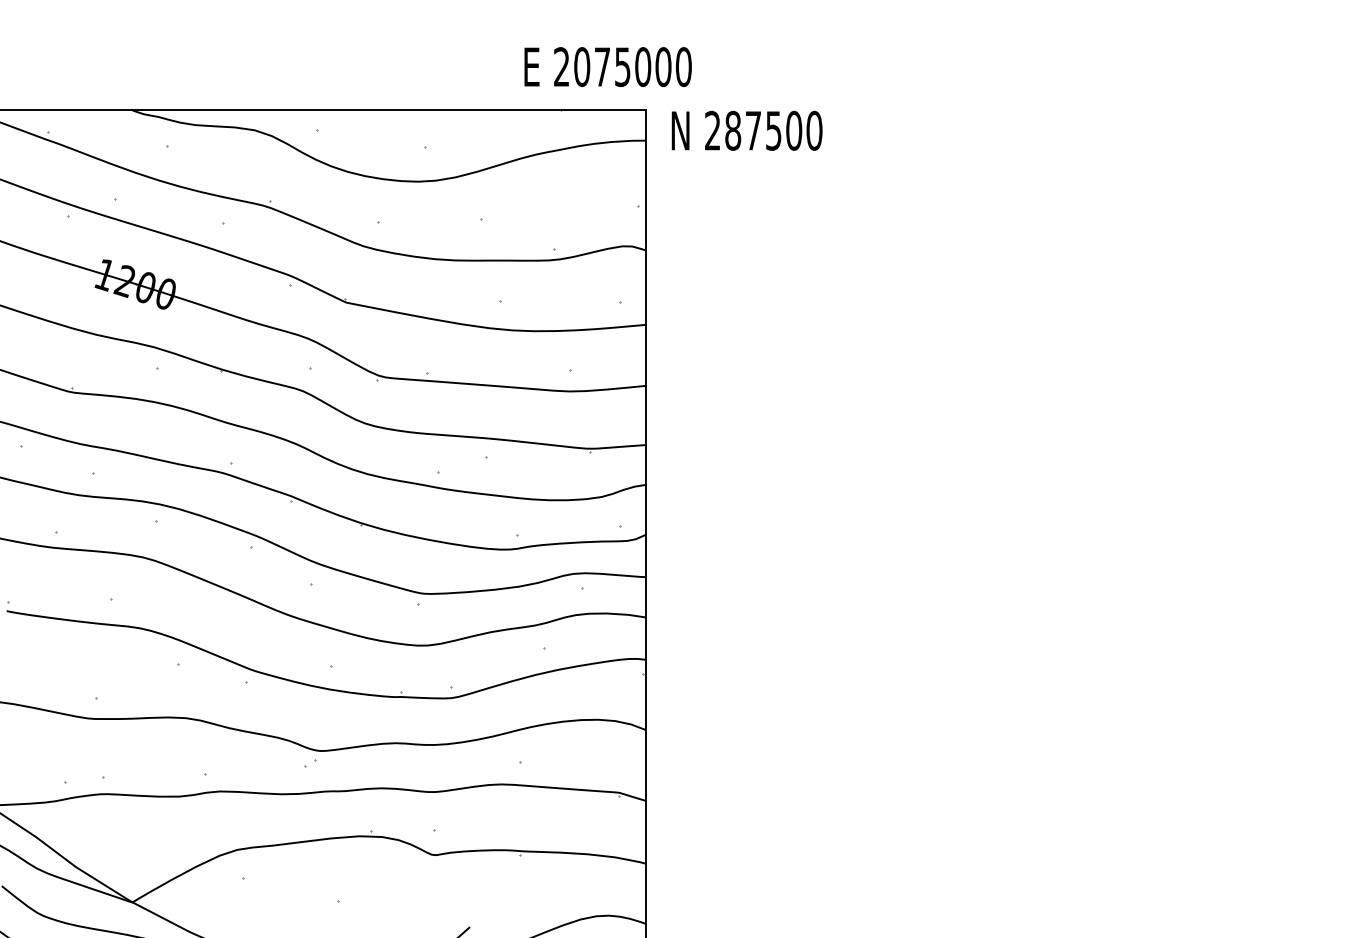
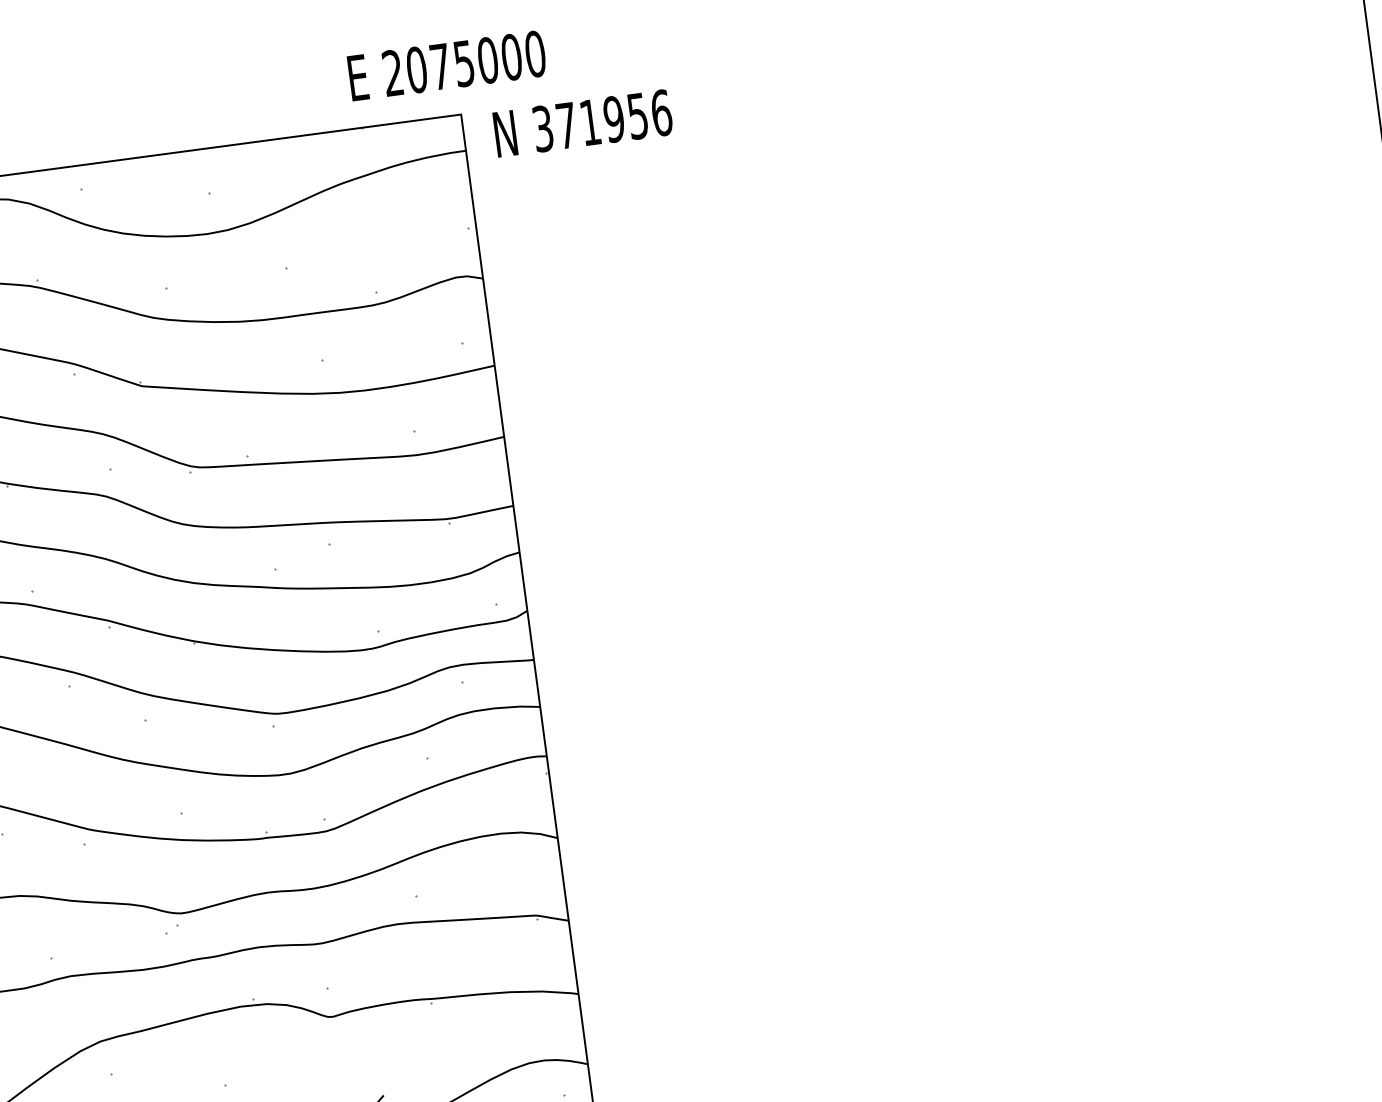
text: (607, 67) -> (446, 66), moved
text: (763, 130) -> (602, 120), 287500 -> 371956

